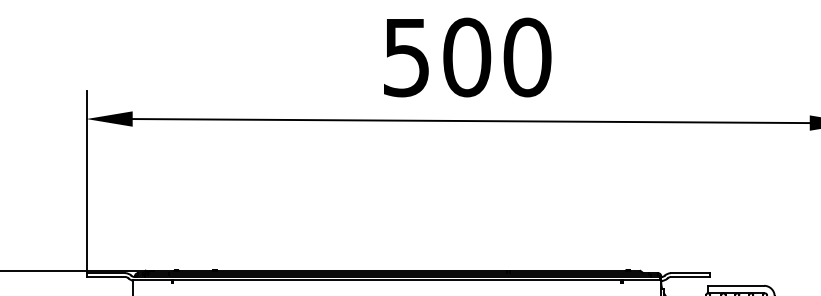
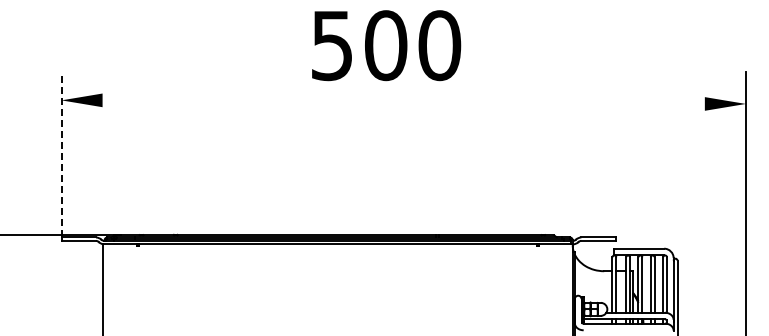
text: (467, 57) -> (386, 45), moved
line: (470, 120) -> (403, 101), removed
line: (86, 182) -> (61, 156), solid -> dashed

